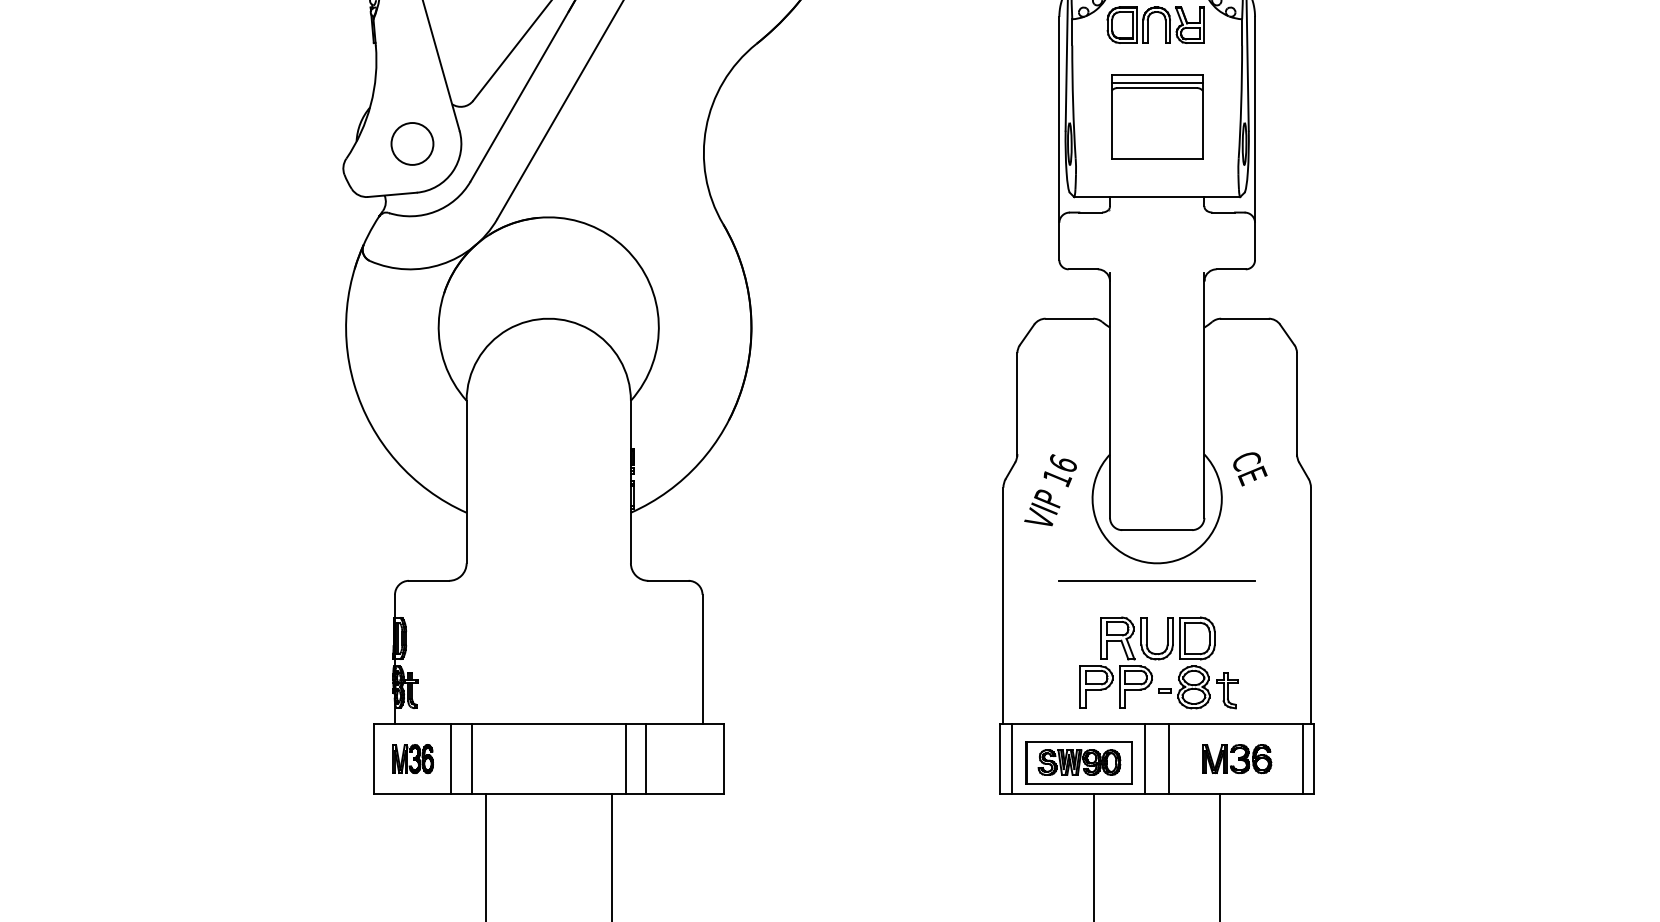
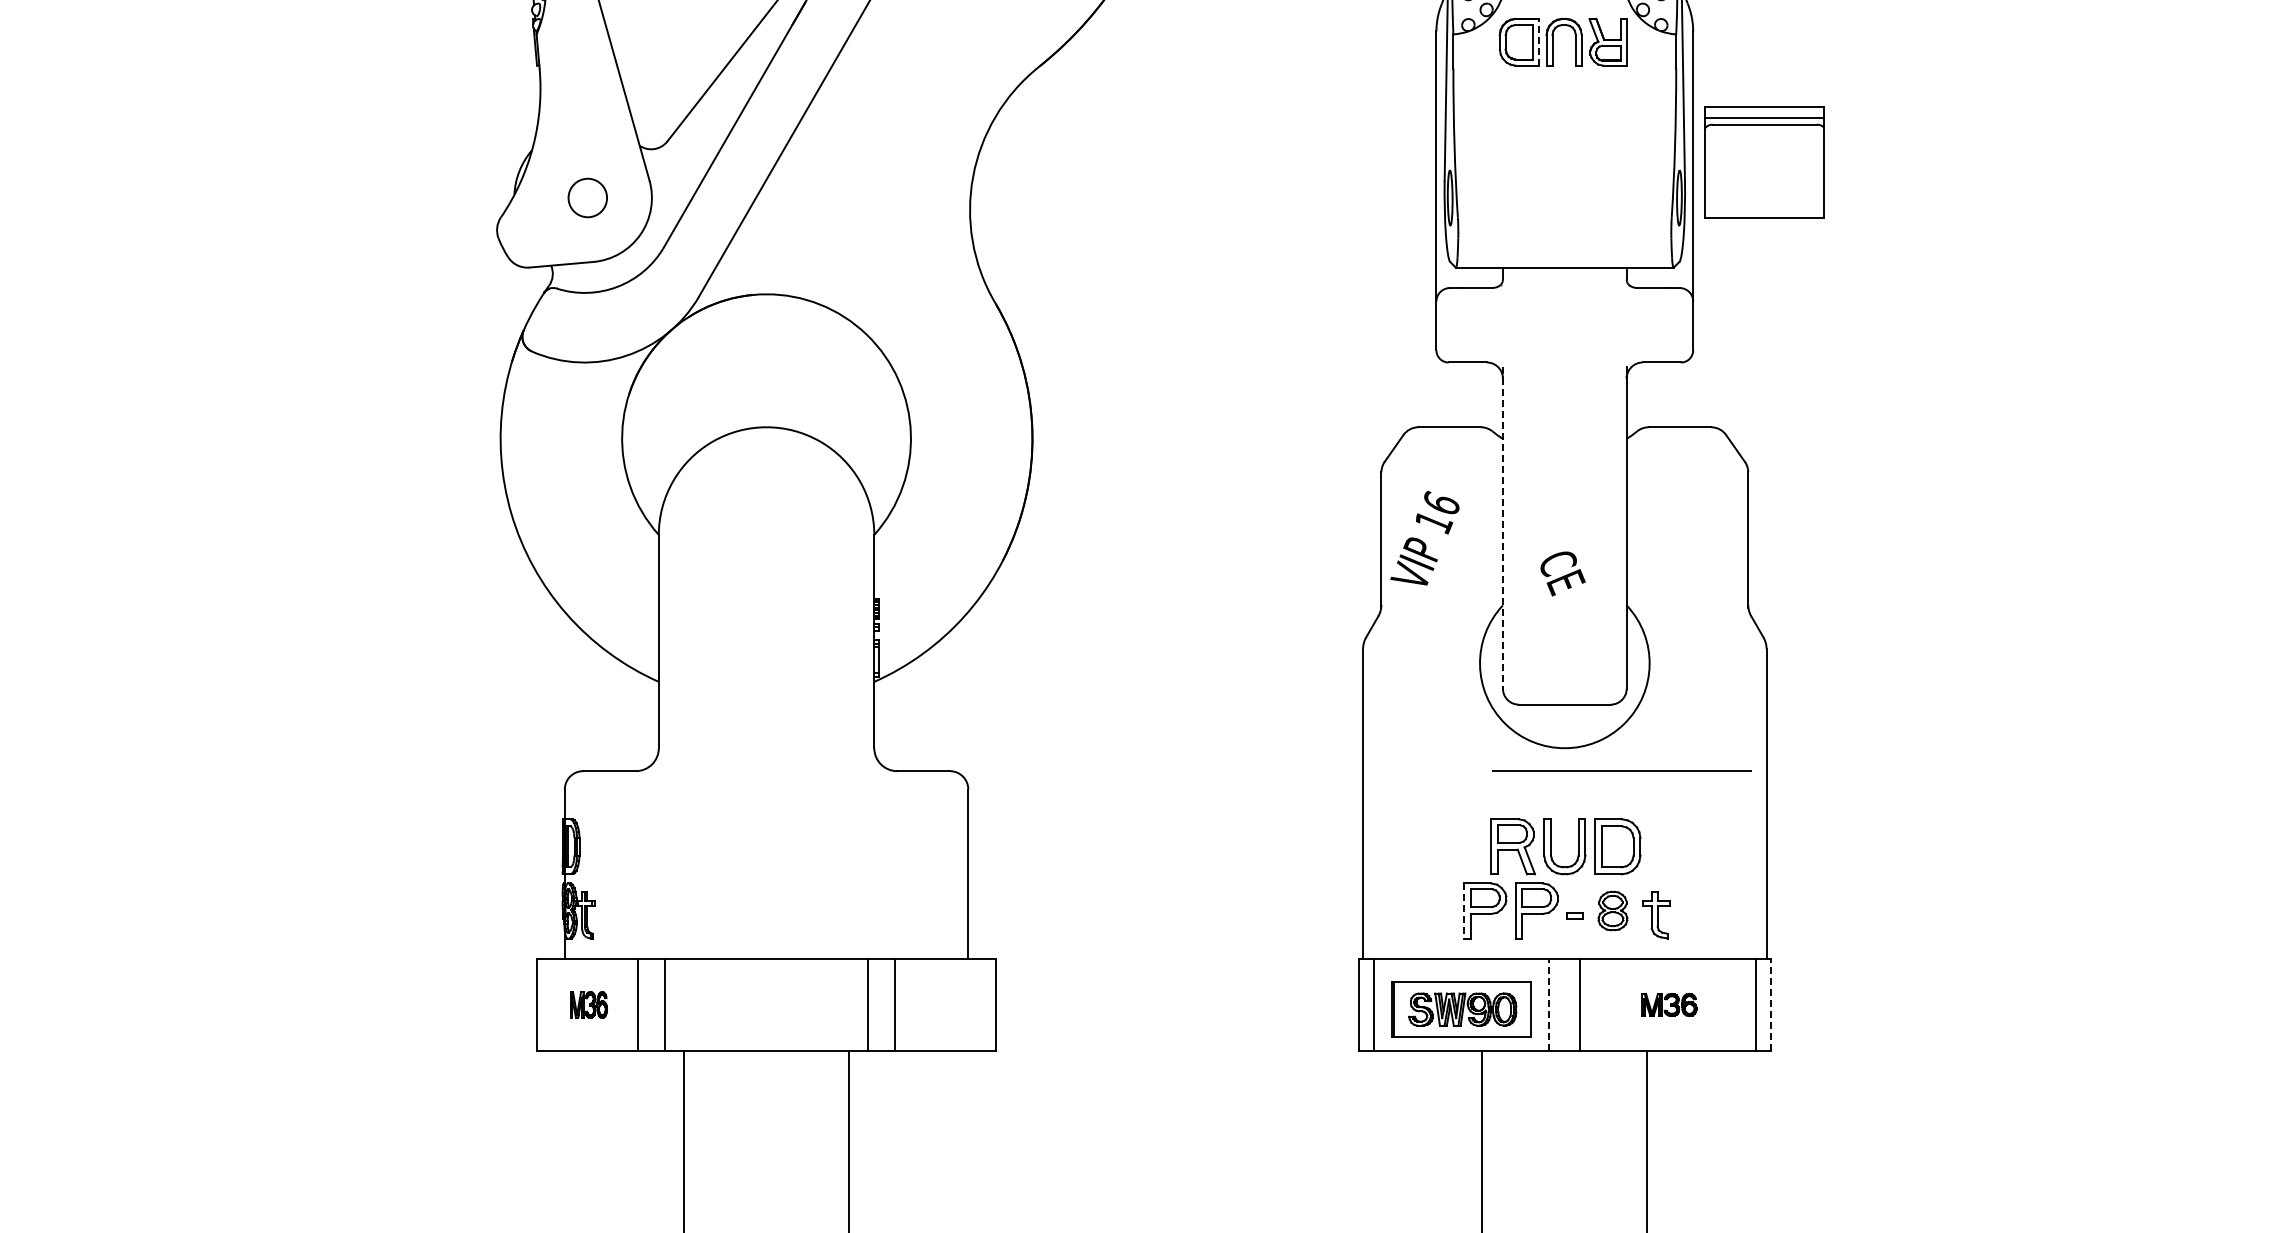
line: (1137, 24) -> (1538, 41), solid -> dashed
part: (1156, 116) -> (1764, 162), moved
circle: (412, 143) -> (587, 197), size x0.7
line: (1109, 395) -> (1502, 527), solid -> dashed
text: (1249, 469) -> (1562, 573), moved
text: (1050, 490) -> (1424, 538), moved
line: (1156, 580) -> (1621, 770), moved
line: (1079, 687) -> (1463, 911), solid -> dashed
part: (1193, 687) -> (1612, 910), size x0.7
part: (413, 758) -> (588, 1004), size x0.7
part: (1236, 758) -> (1669, 1004), size x0.6
line: (1145, 759) -> (1549, 1005), solid -> dashed
line: (1314, 759) -> (1771, 1005), solid -> dashed

